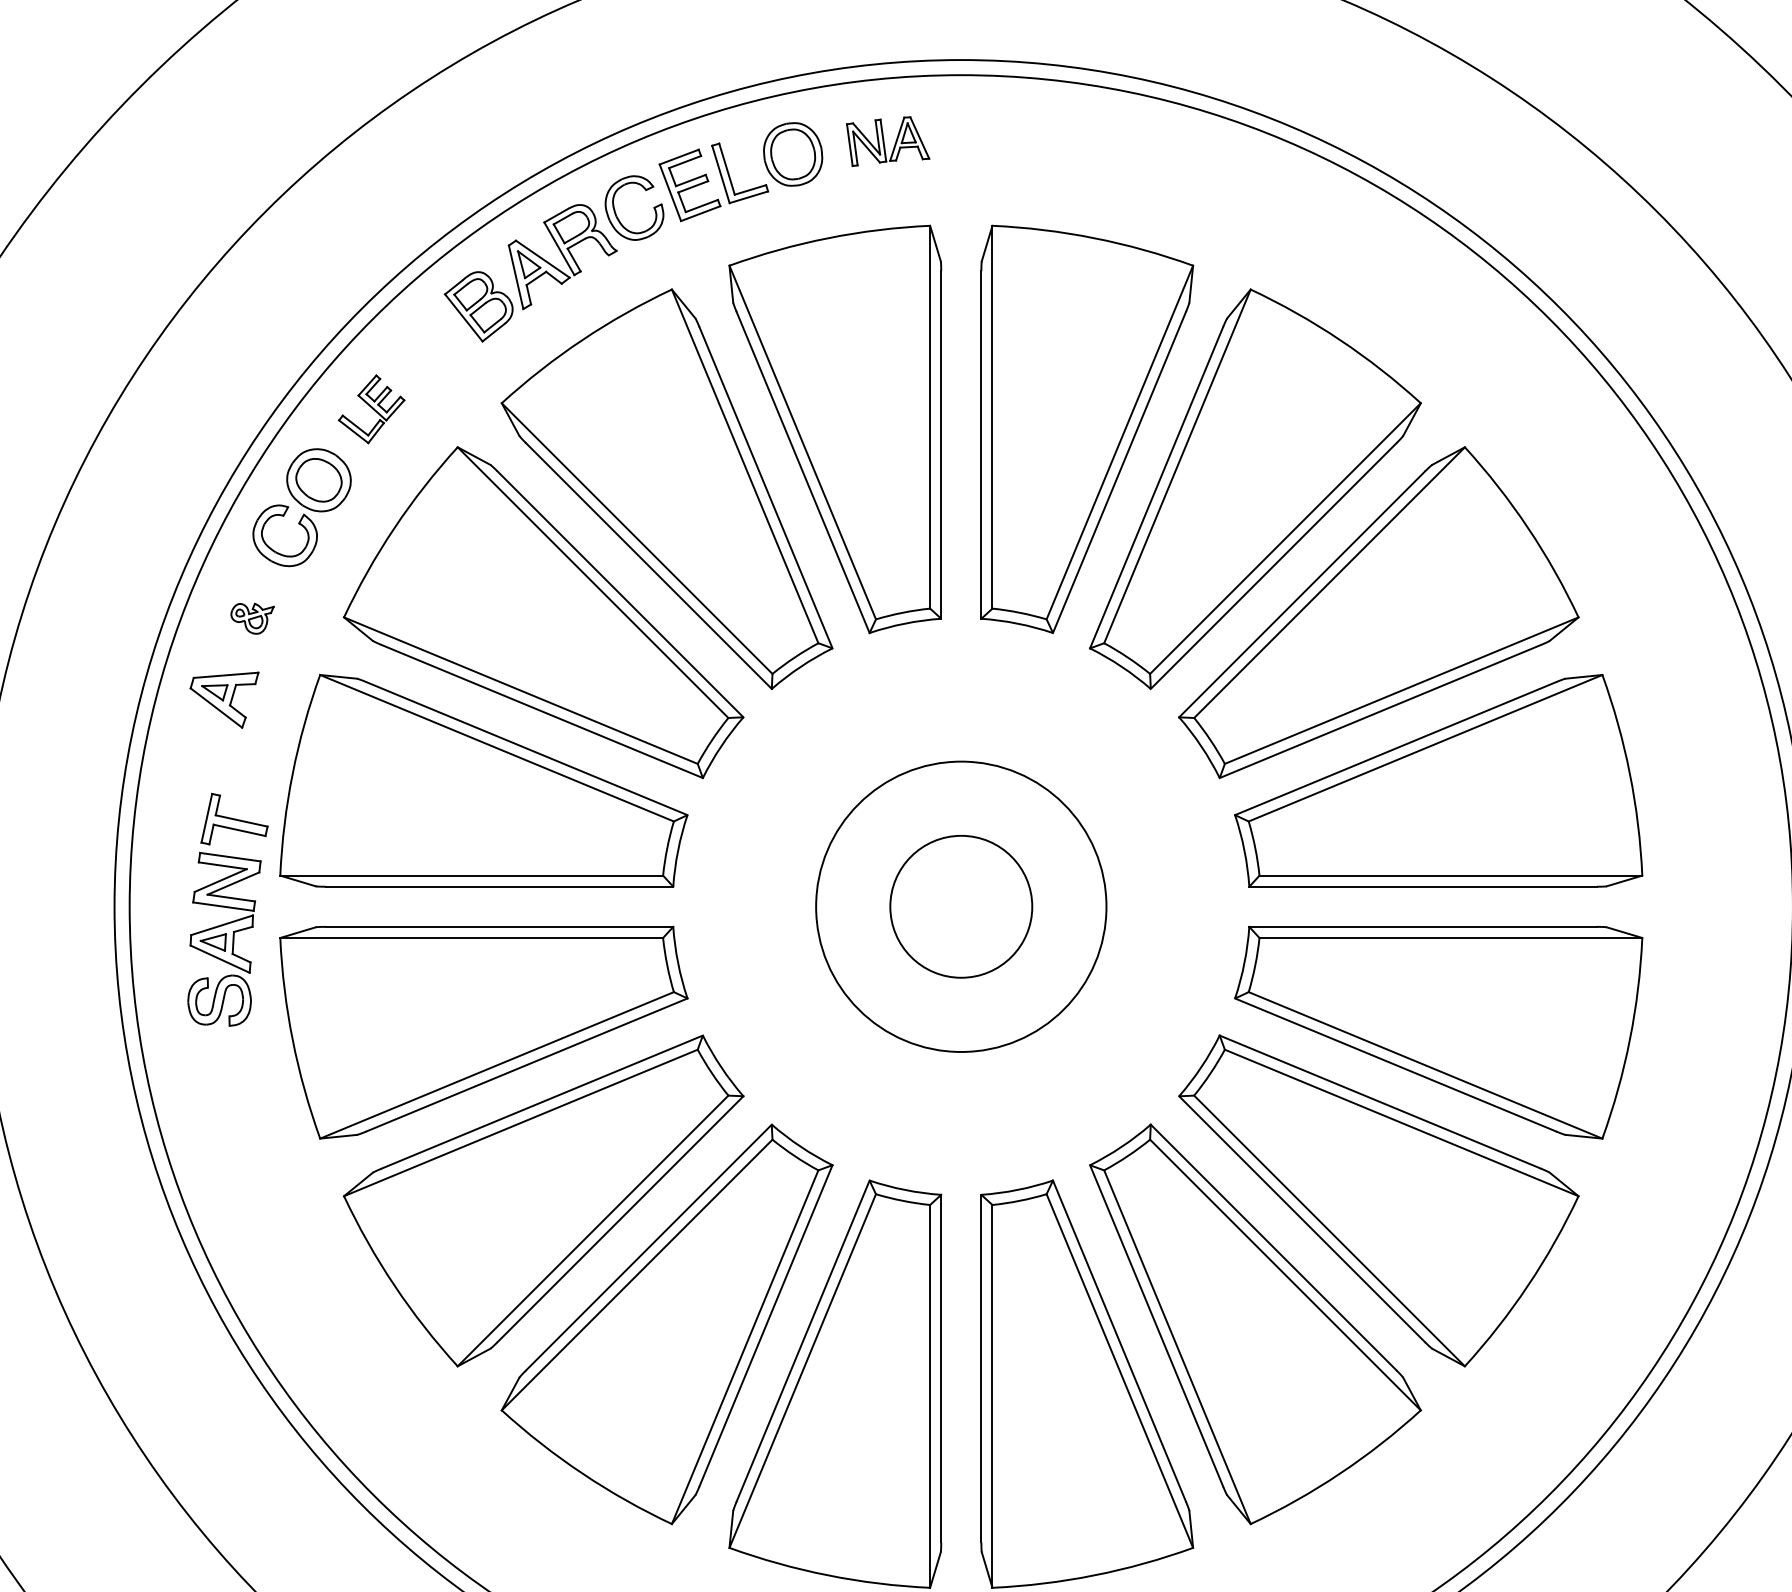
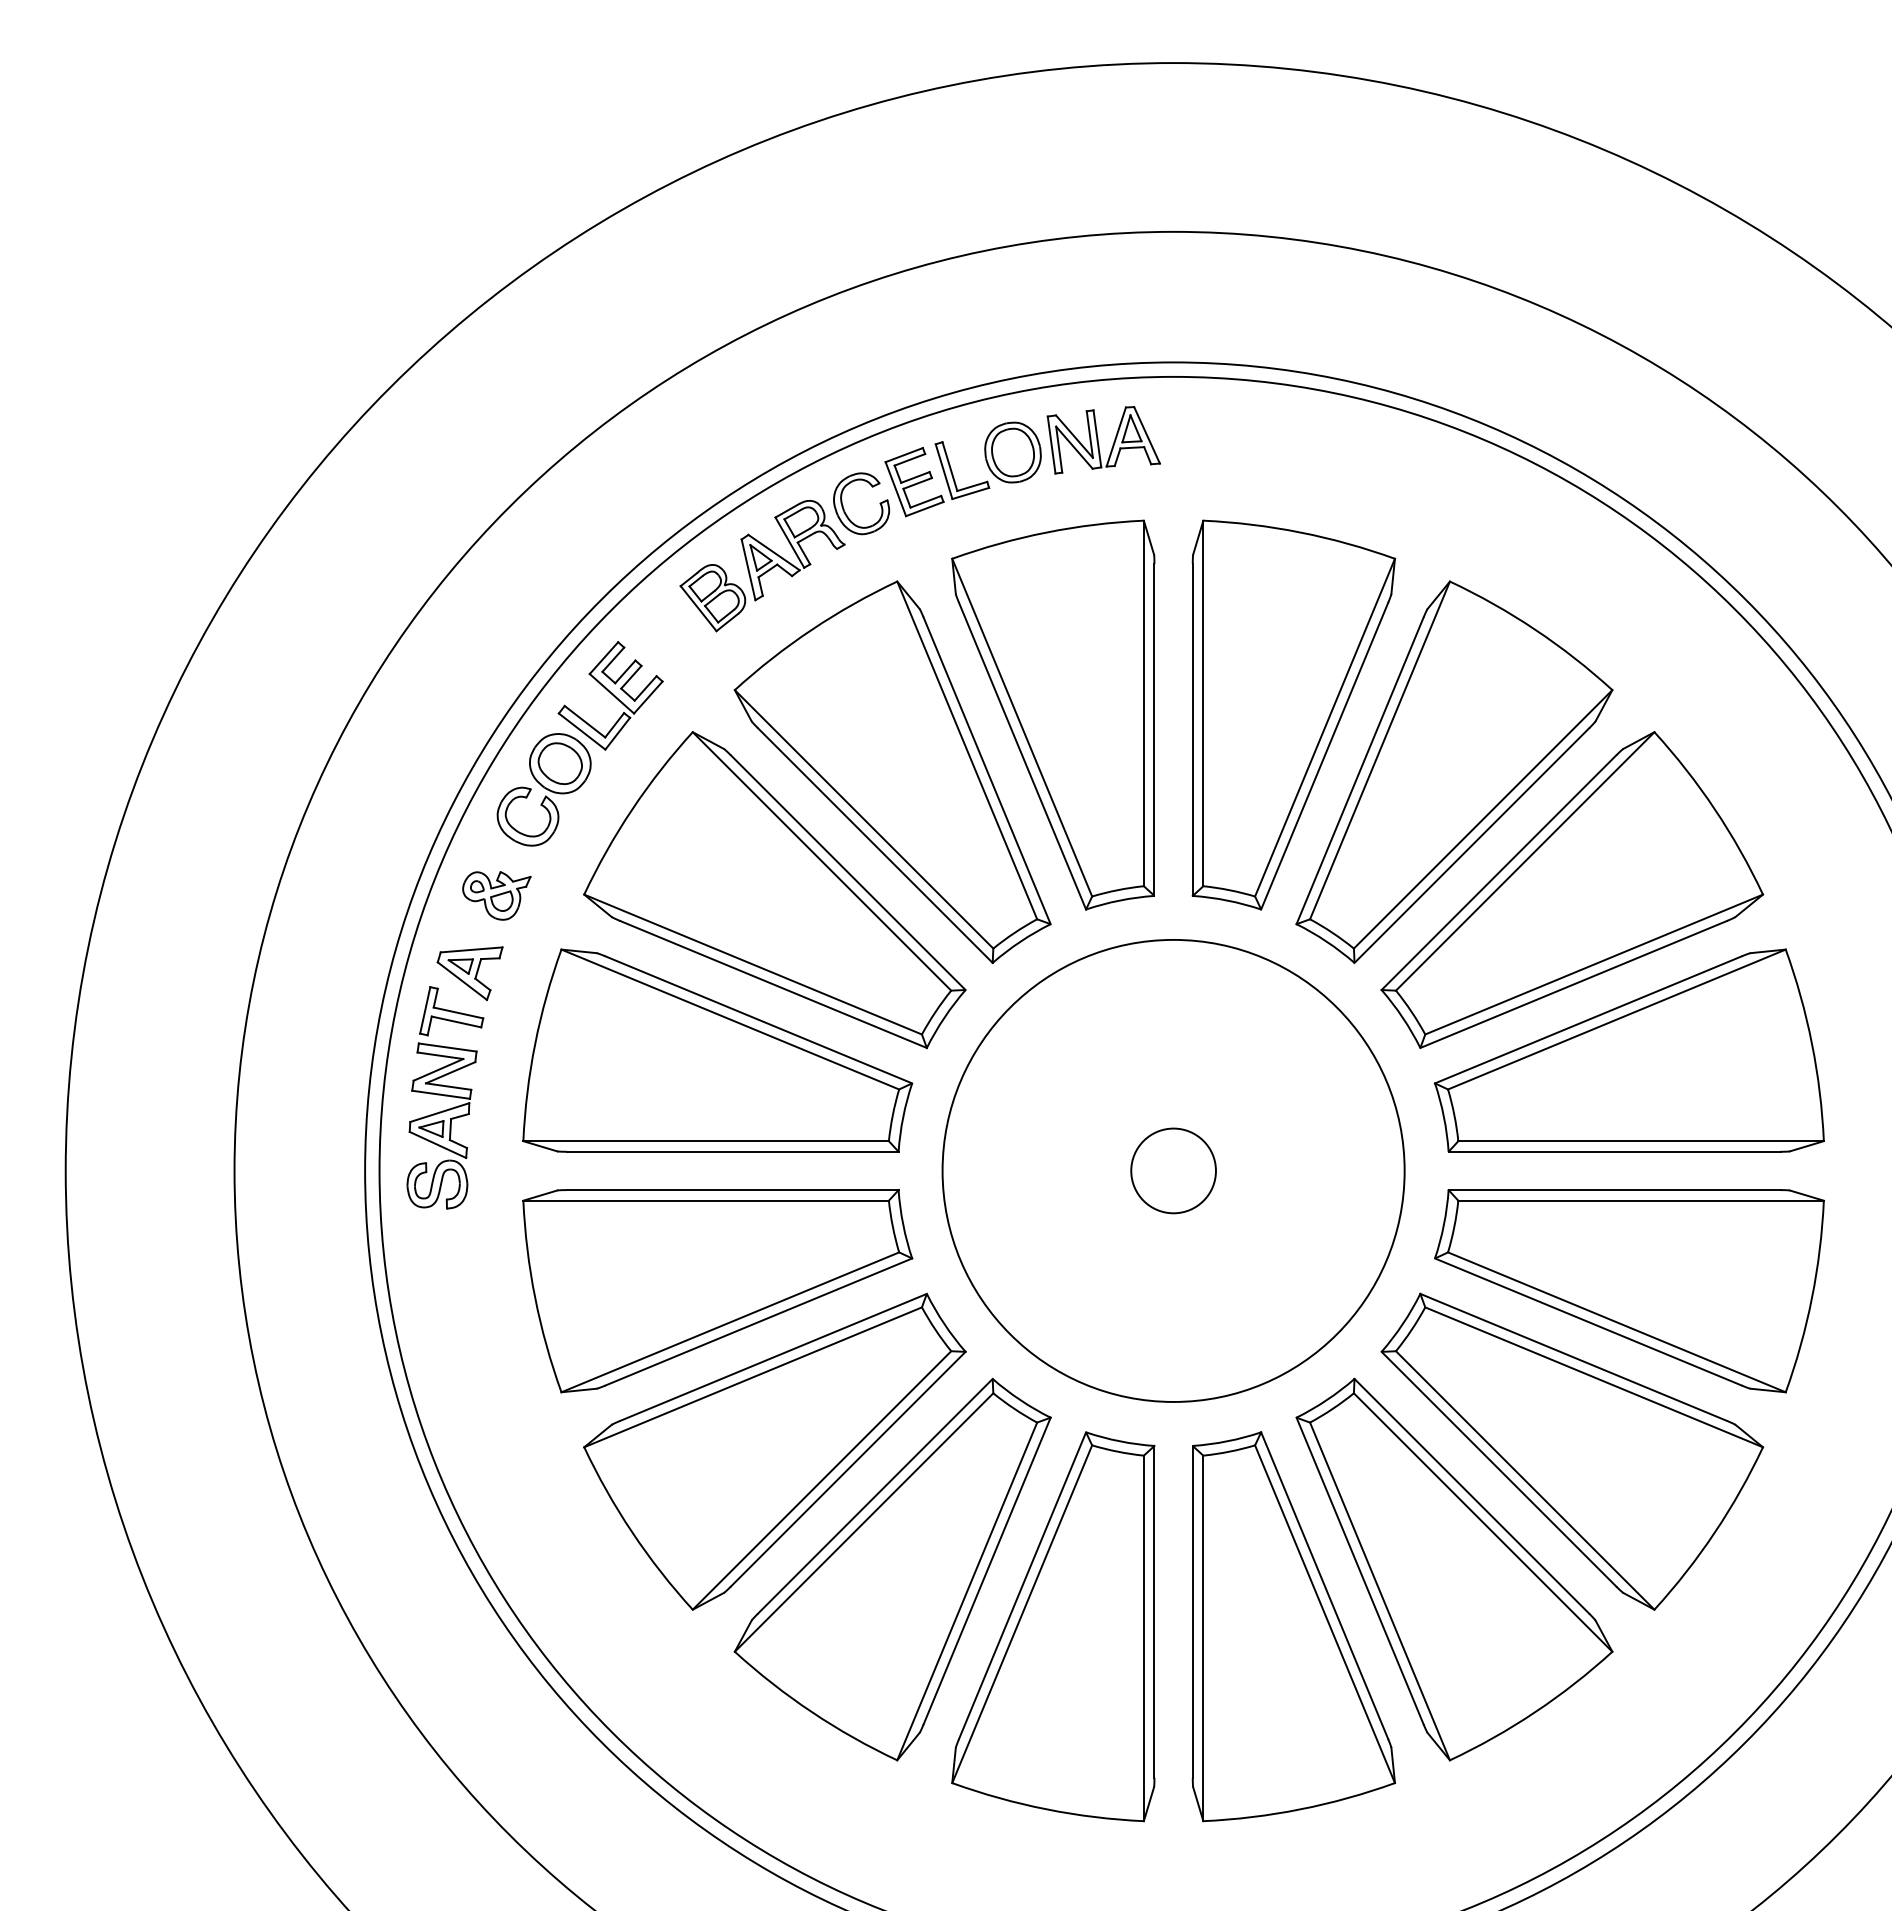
part: (887, 141) -> (1103, 440), size x1.43
part: (371, 408) -> (610, 695), size x1.67
part: (252, 618) -> (496, 895), size x1.67
circle: (961, 906) -> (1173, 1170), size x0.62
circle: (961, 906) -> (1173, 1170), size x1.67
part: (228, 909) -> (445, 1097), moved

